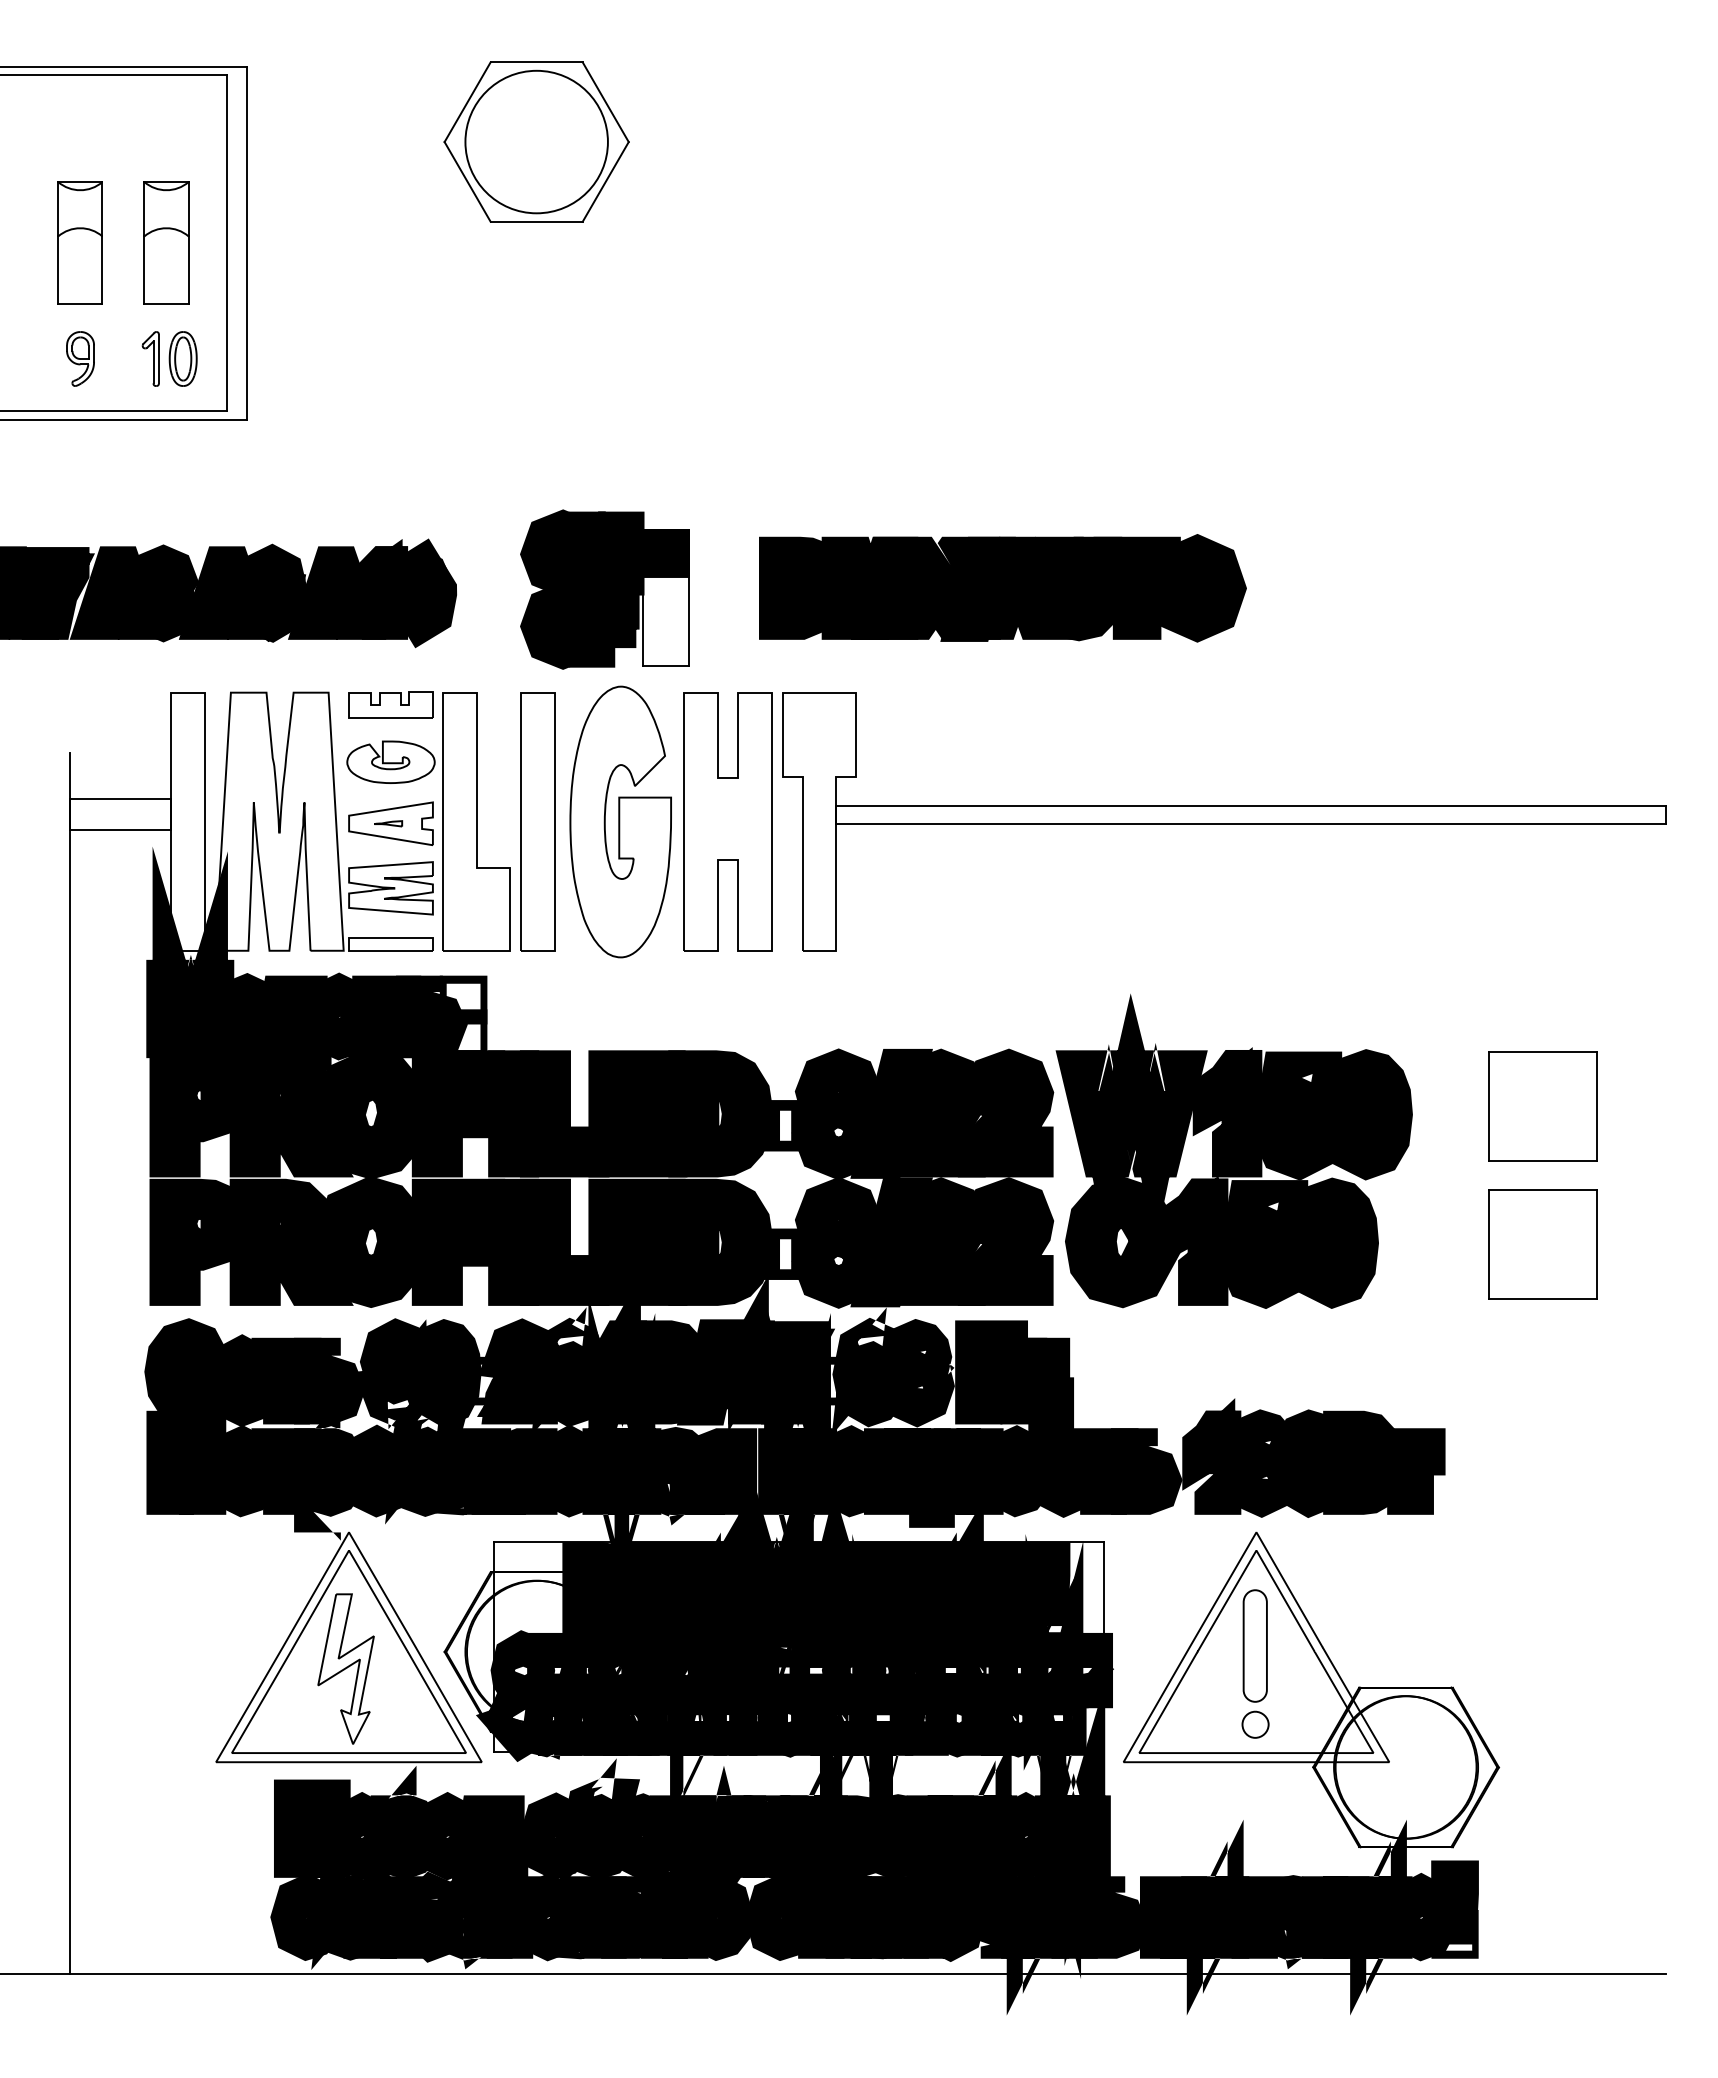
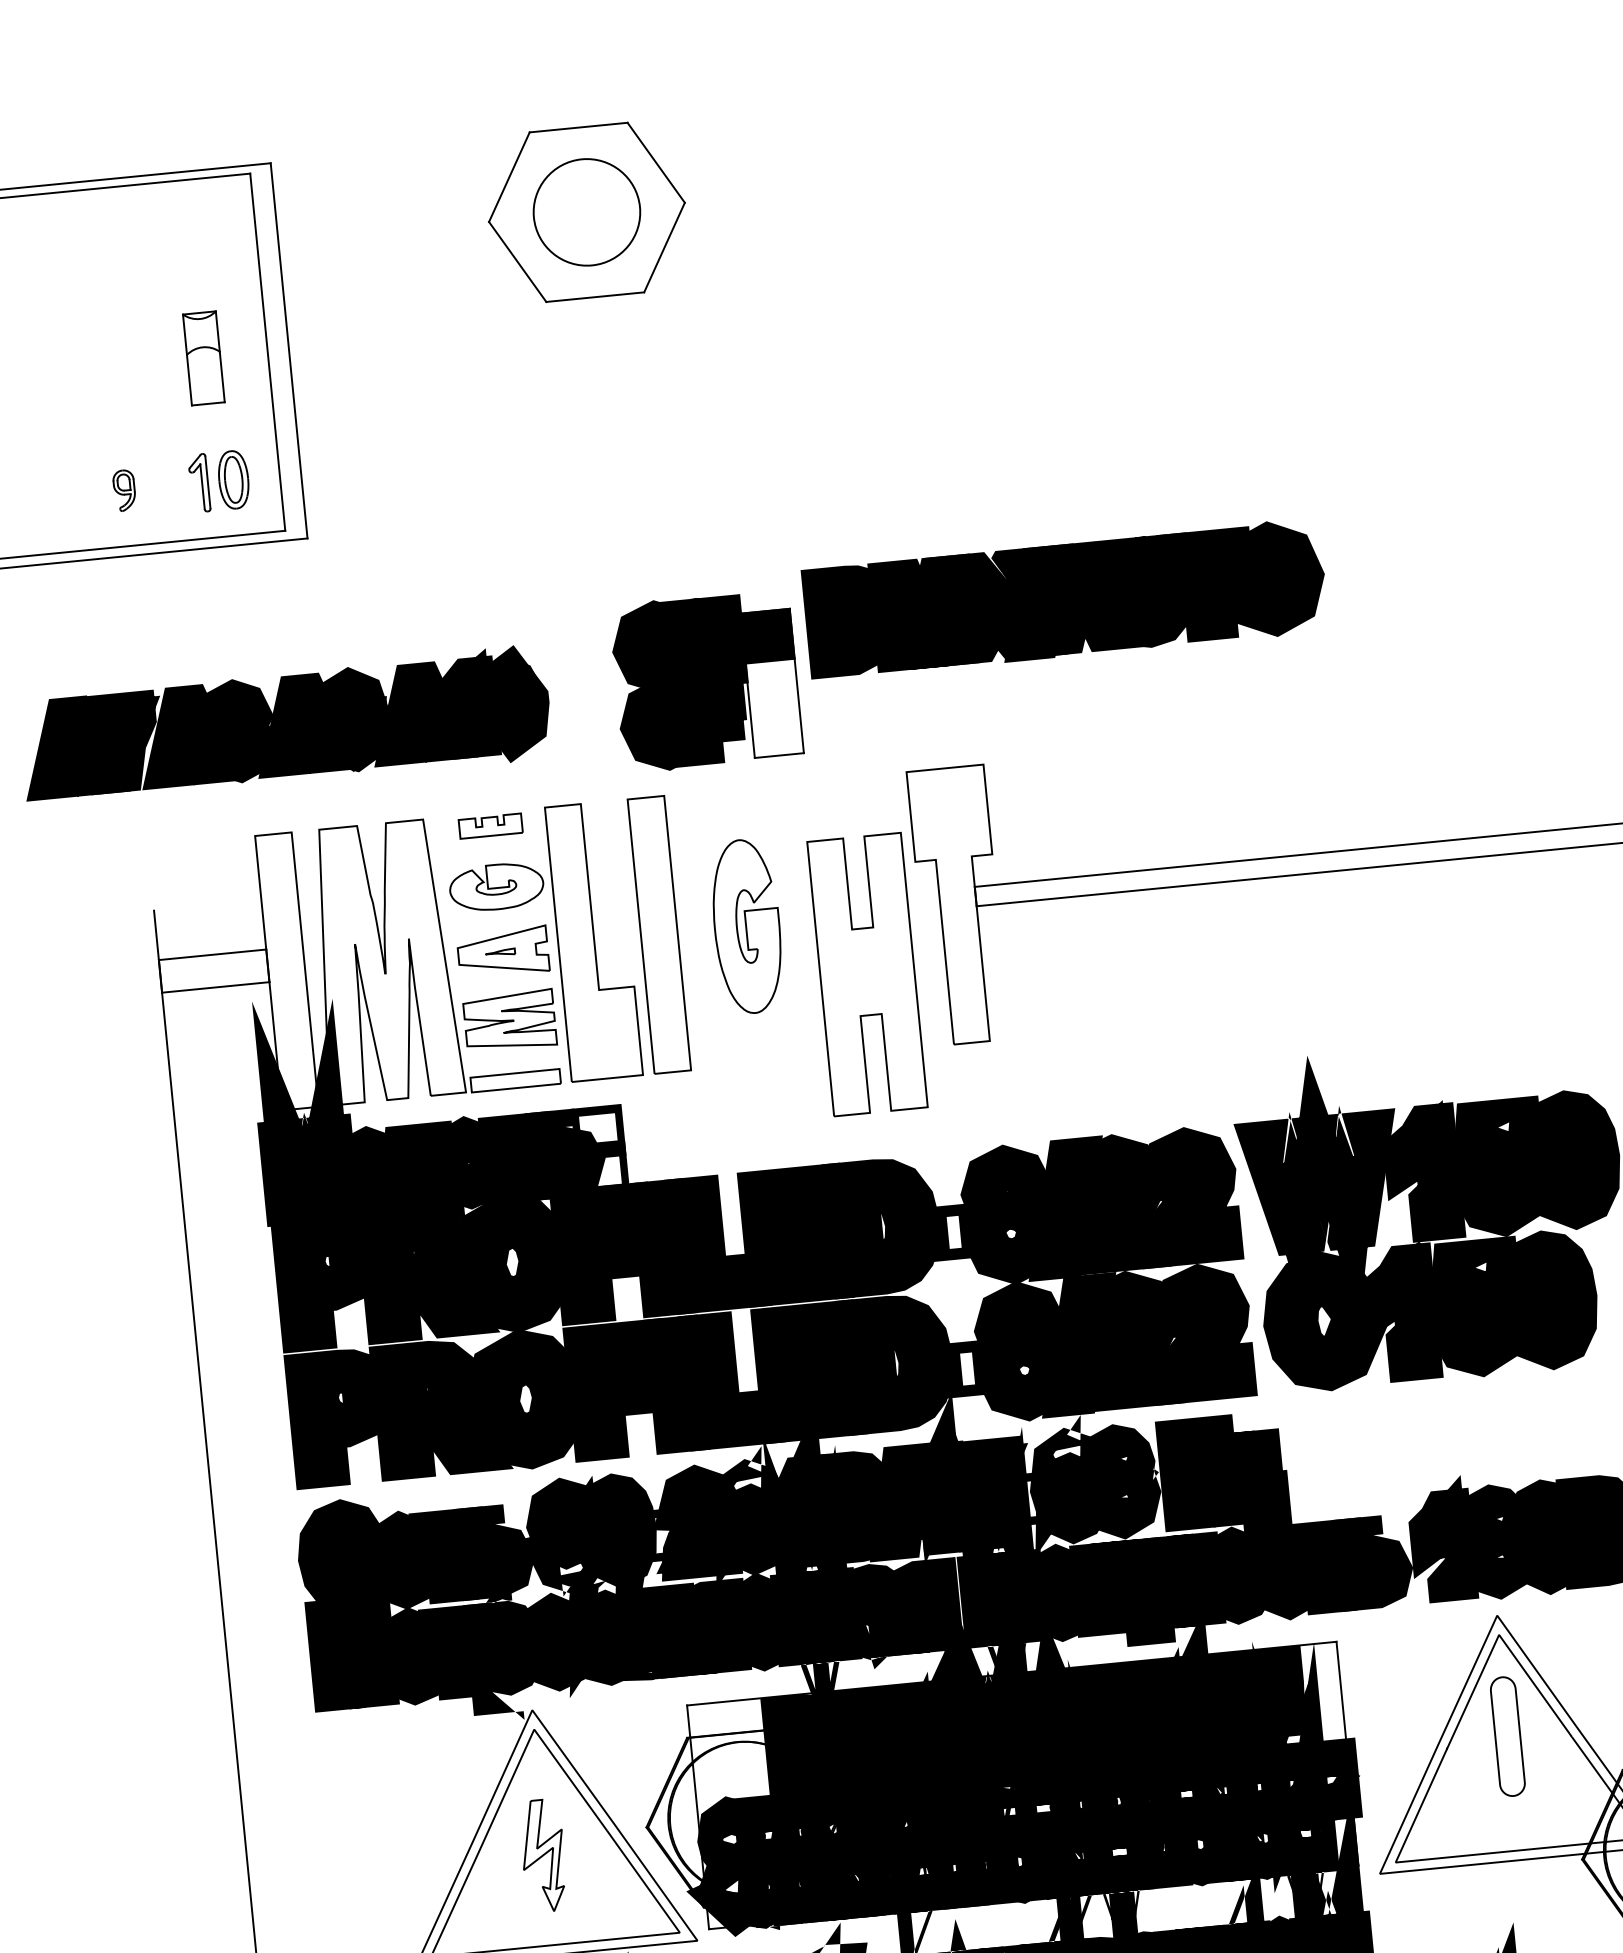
circle: (536, 141) -> (586, 211), size x0.7
part: (79, 242) -> (111, 366), removed
part: (166, 242) -> (203, 357), size x0.7
part: (80, 358) -> (124, 490), size x0.7
part: (1002, 588) -> (1064, 599), moved
part: (390, 704) -> (490, 825), size x0.7
part: (620, 821) -> (746, 926), size x0.6
part: (727, 821) -> (866, 974), moved
part: (345, 1668) -> (542, 1855), size x0.7
part: (1255, 1724) -> (1516, 1820), removed

